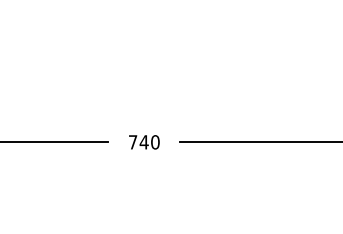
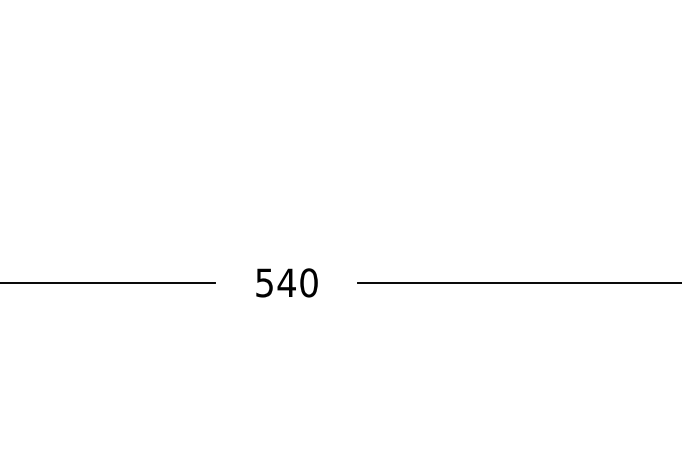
text: (133, 142) -> (265, 283), 740 -> 540

